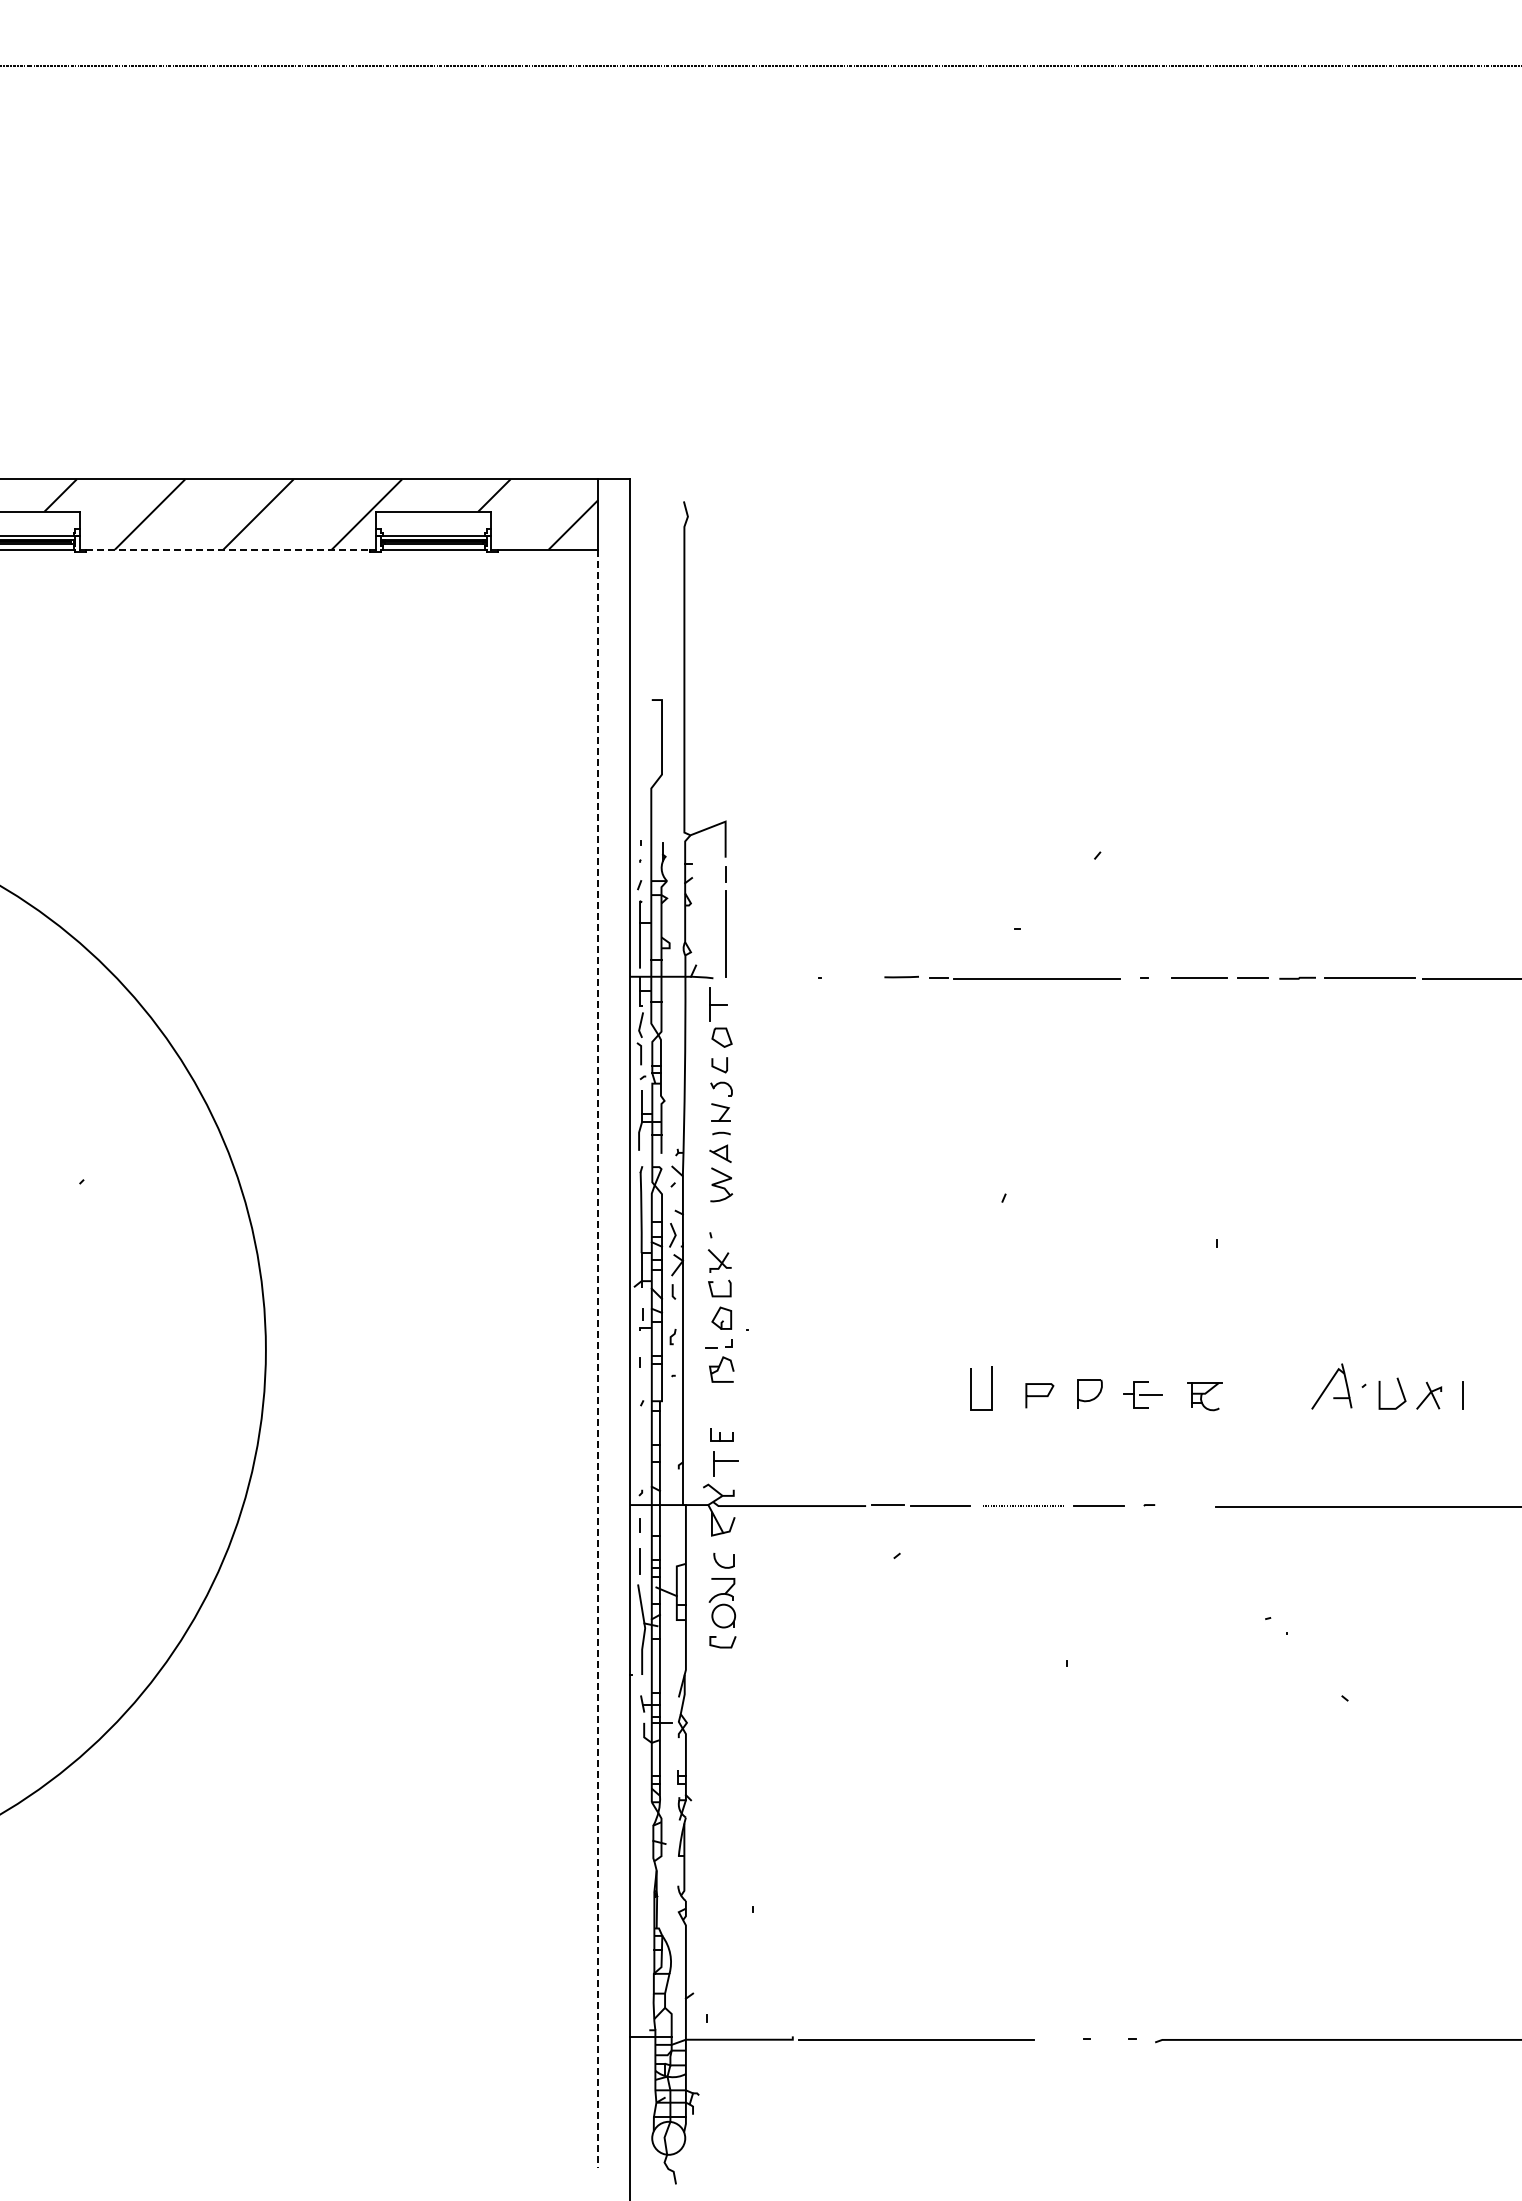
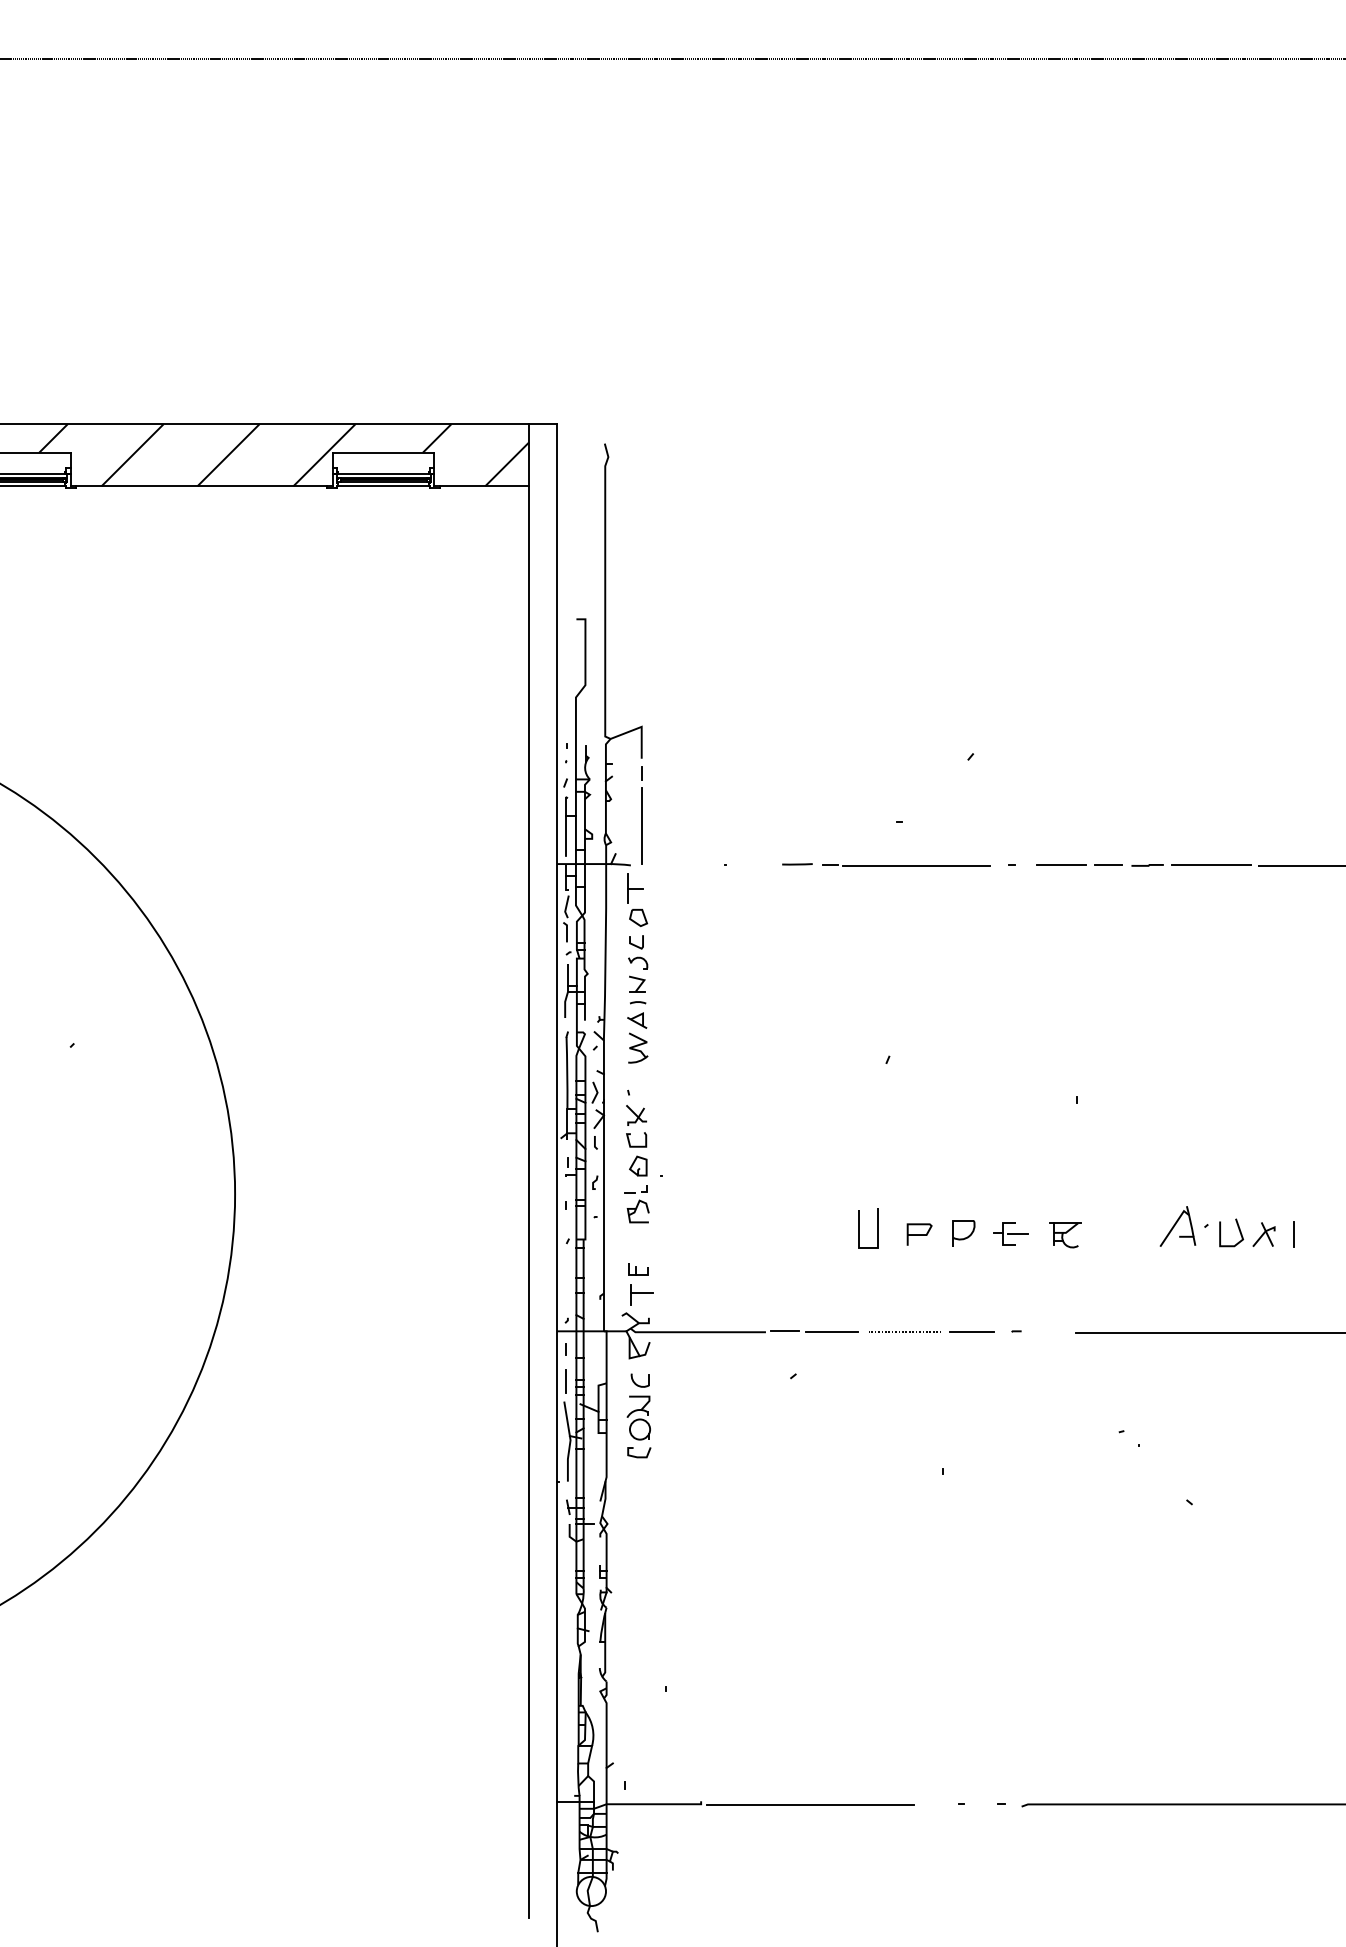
line: (228, 549) -> (202, 486), dashed -> solid
line: (598, 1359) -> (529, 1202), dashed -> solid

